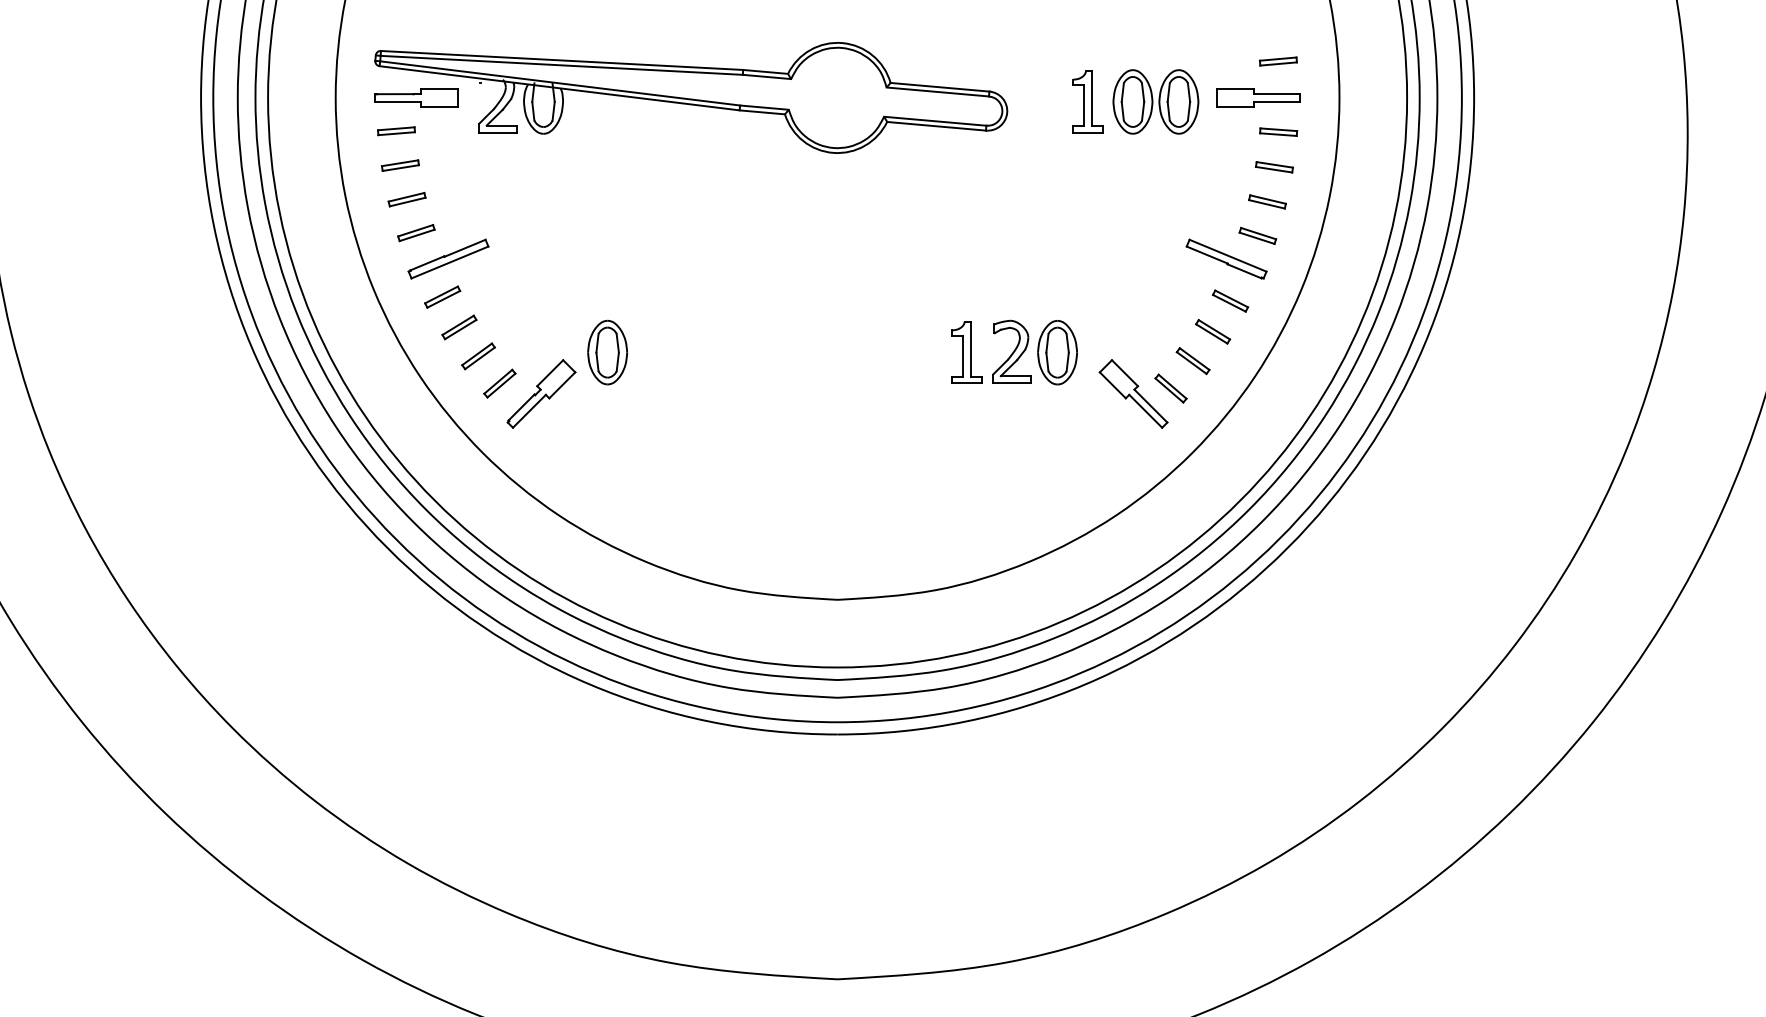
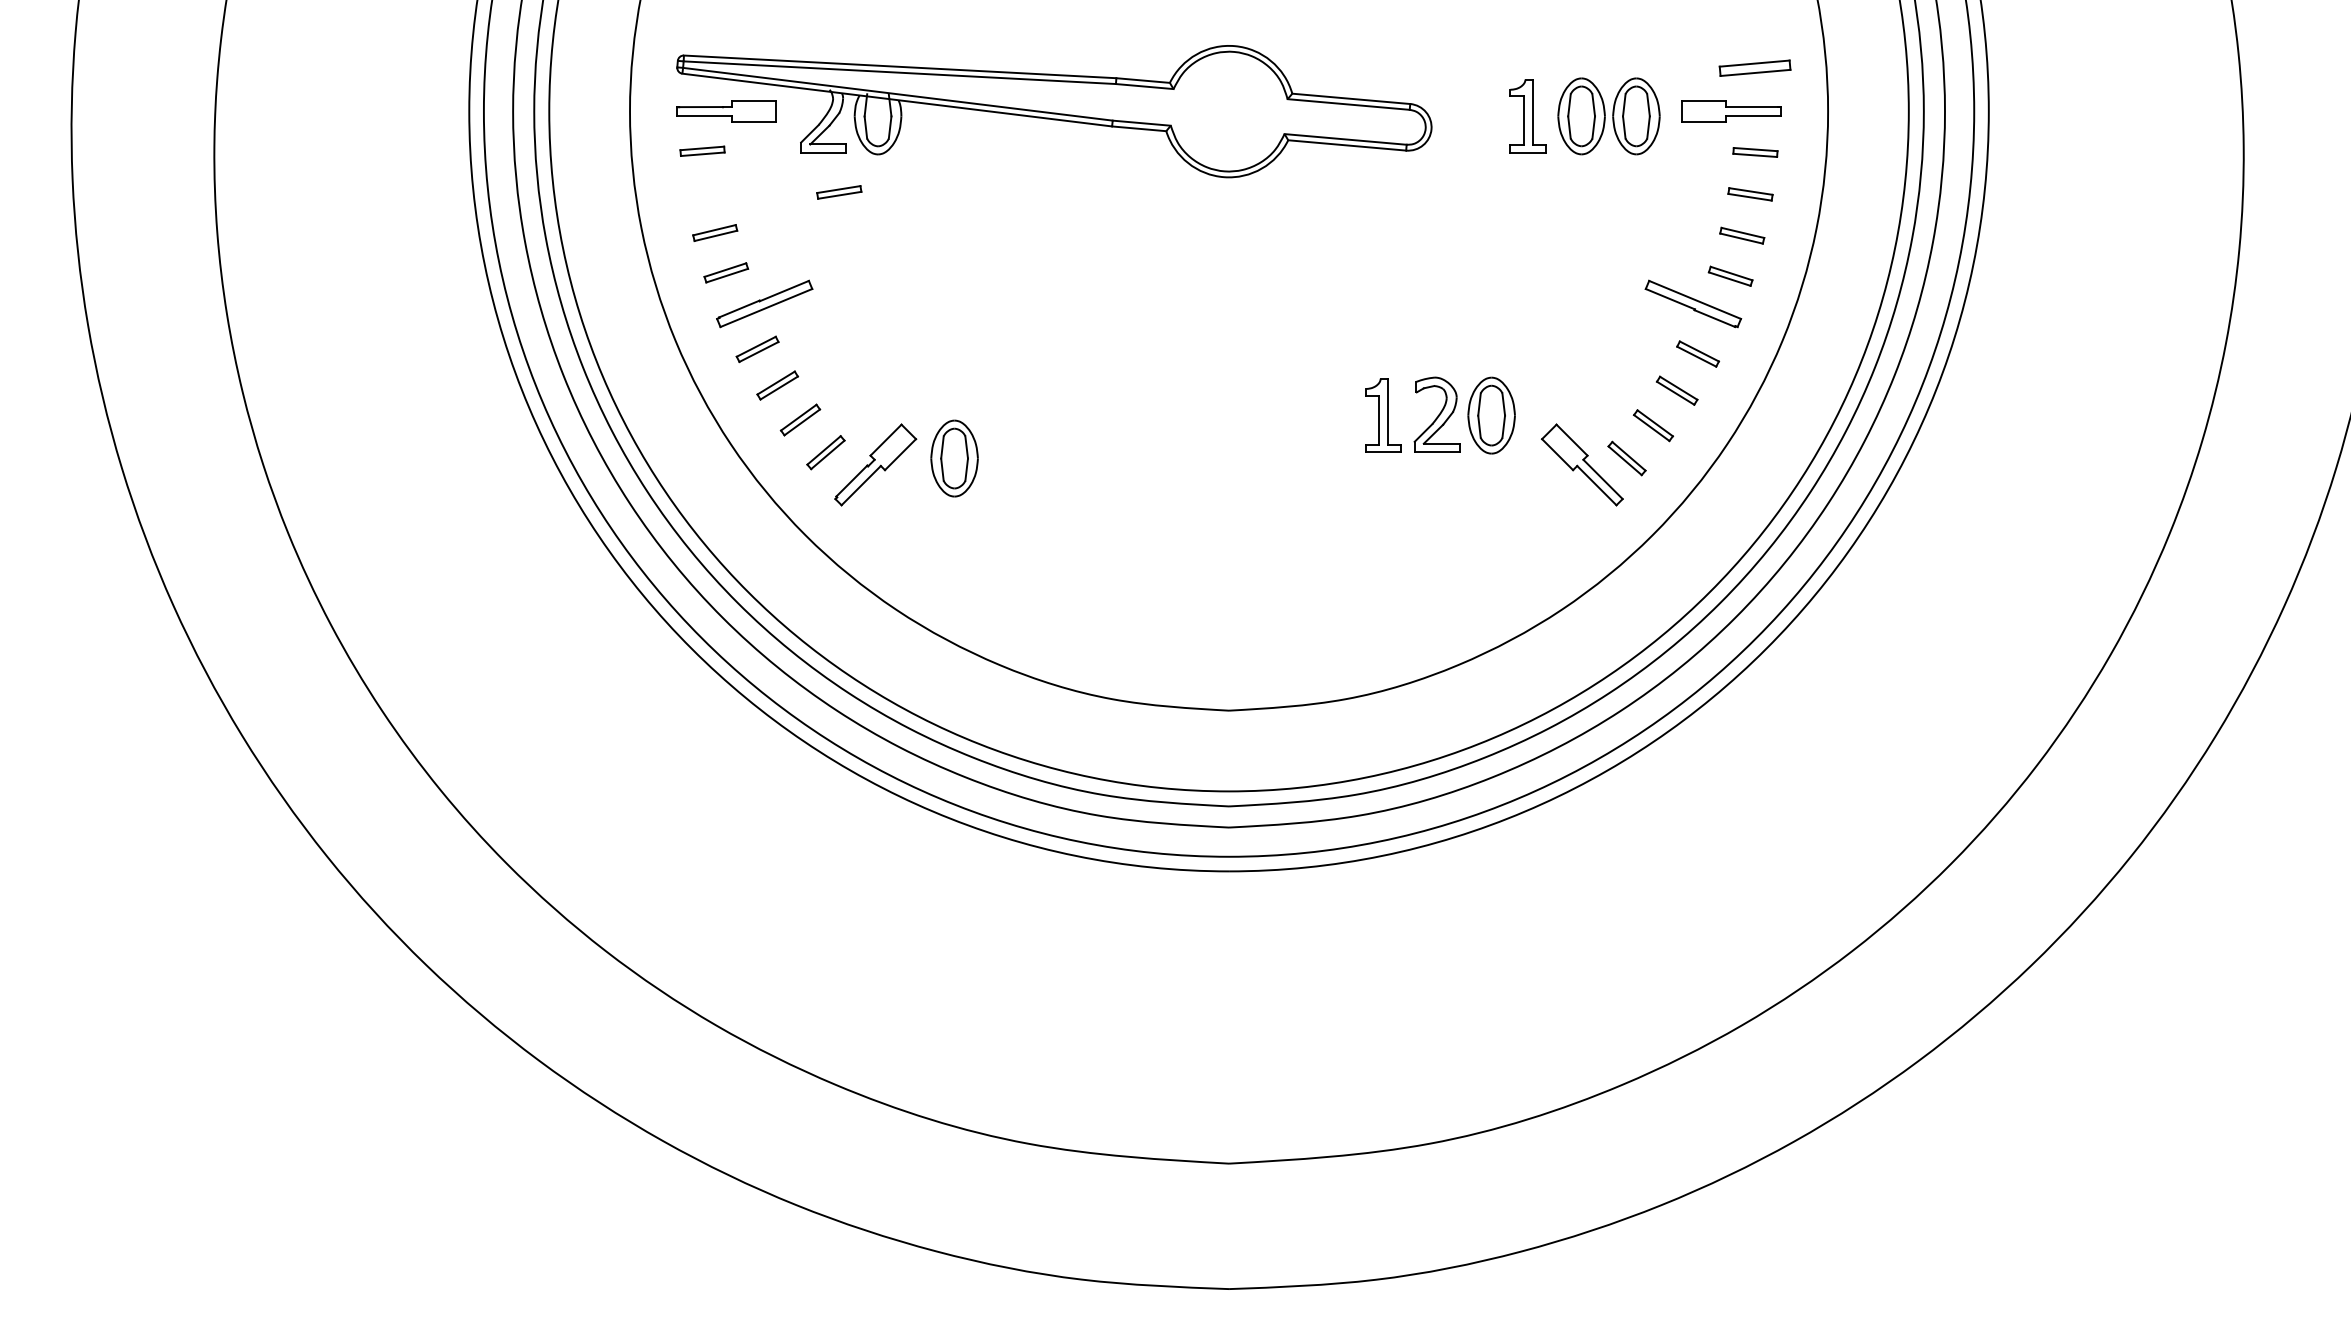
part: (1278, 60) -> (1755, 67), size x1.6
part: (400, 165) -> (839, 192), moved
part: (607, 352) -> (954, 458), moved

